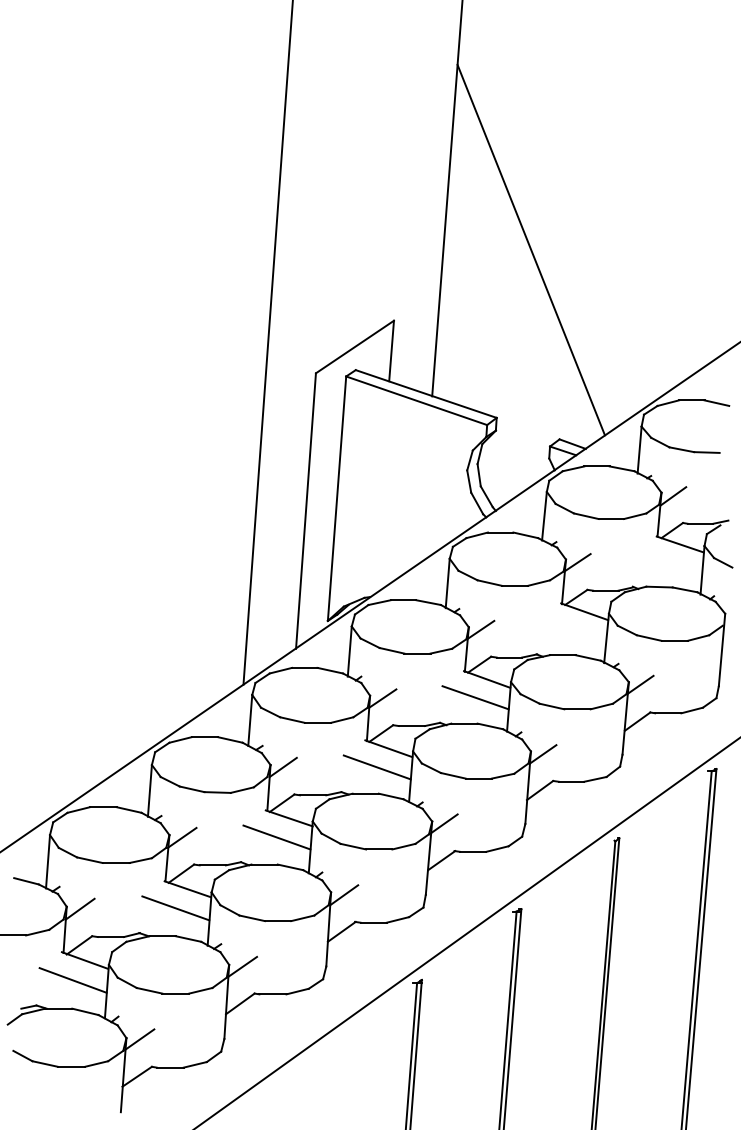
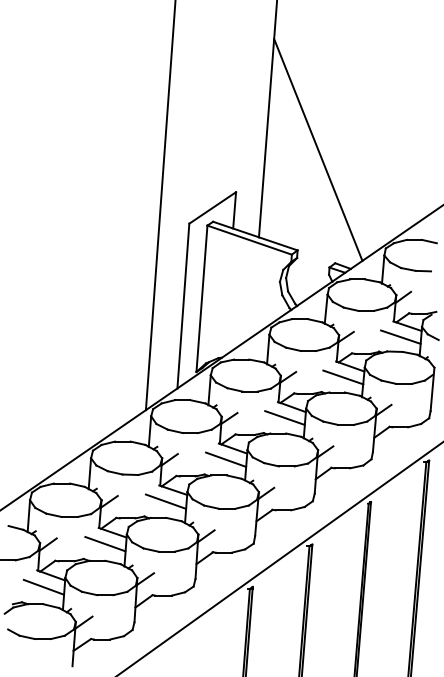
line: (668, 561) -> (400, 336), added
line: (573, 630) -> (343, 377), added

